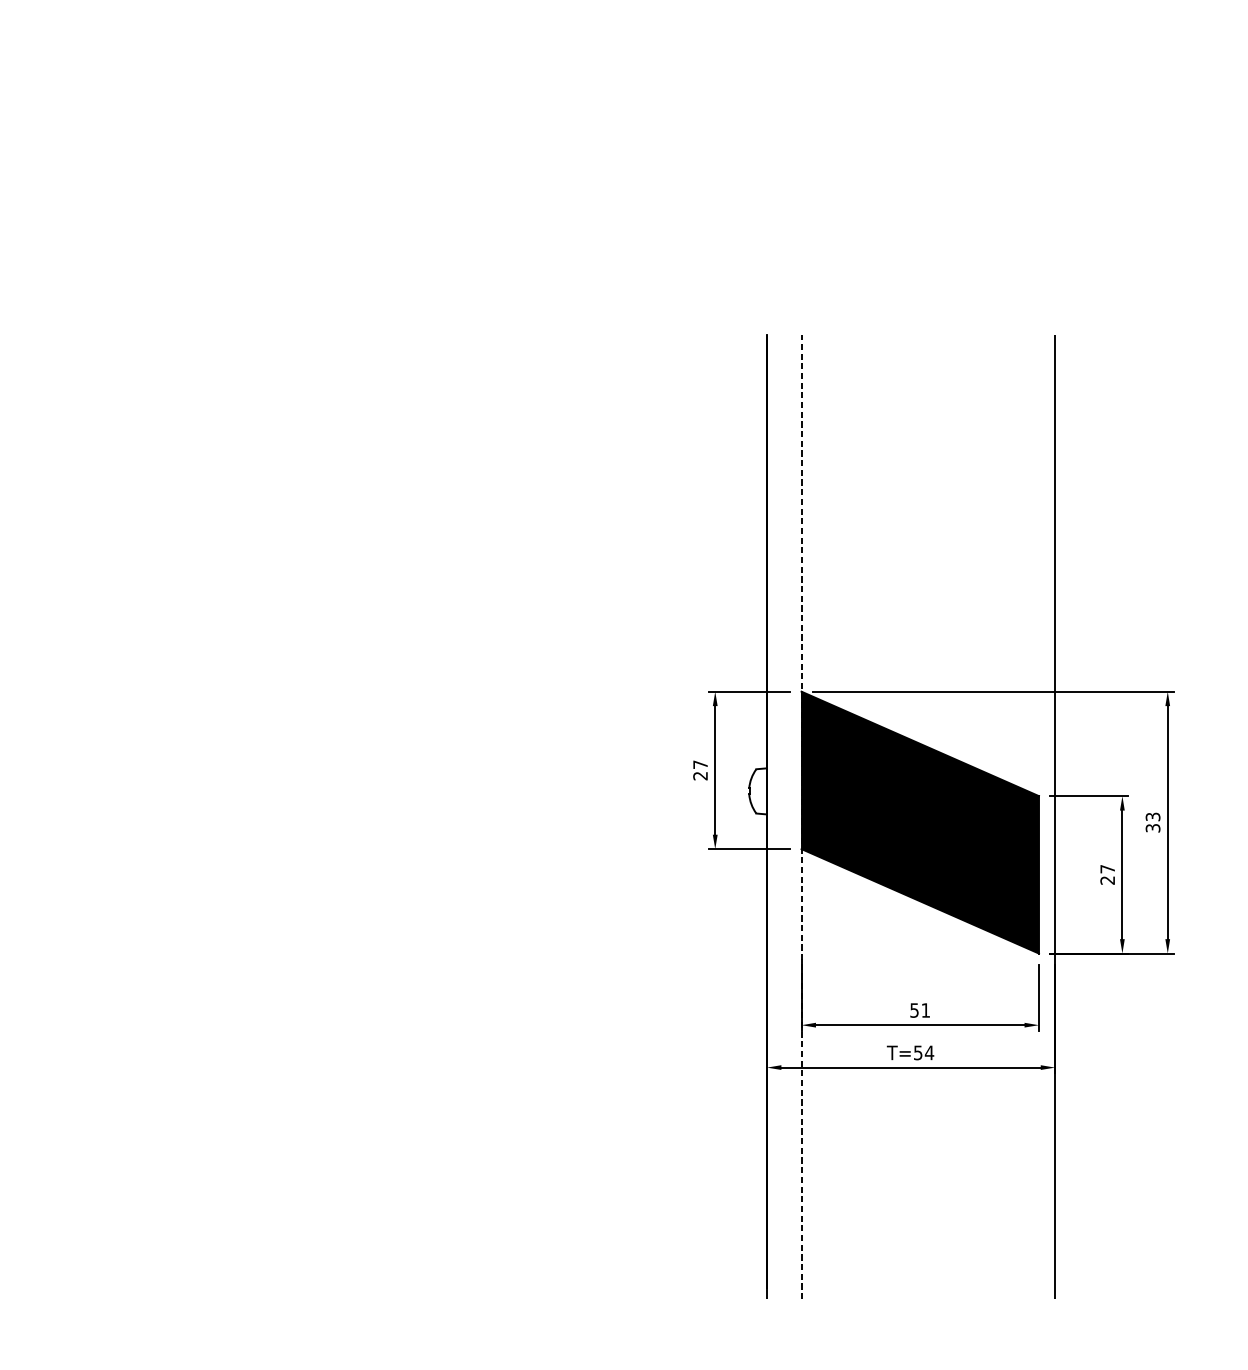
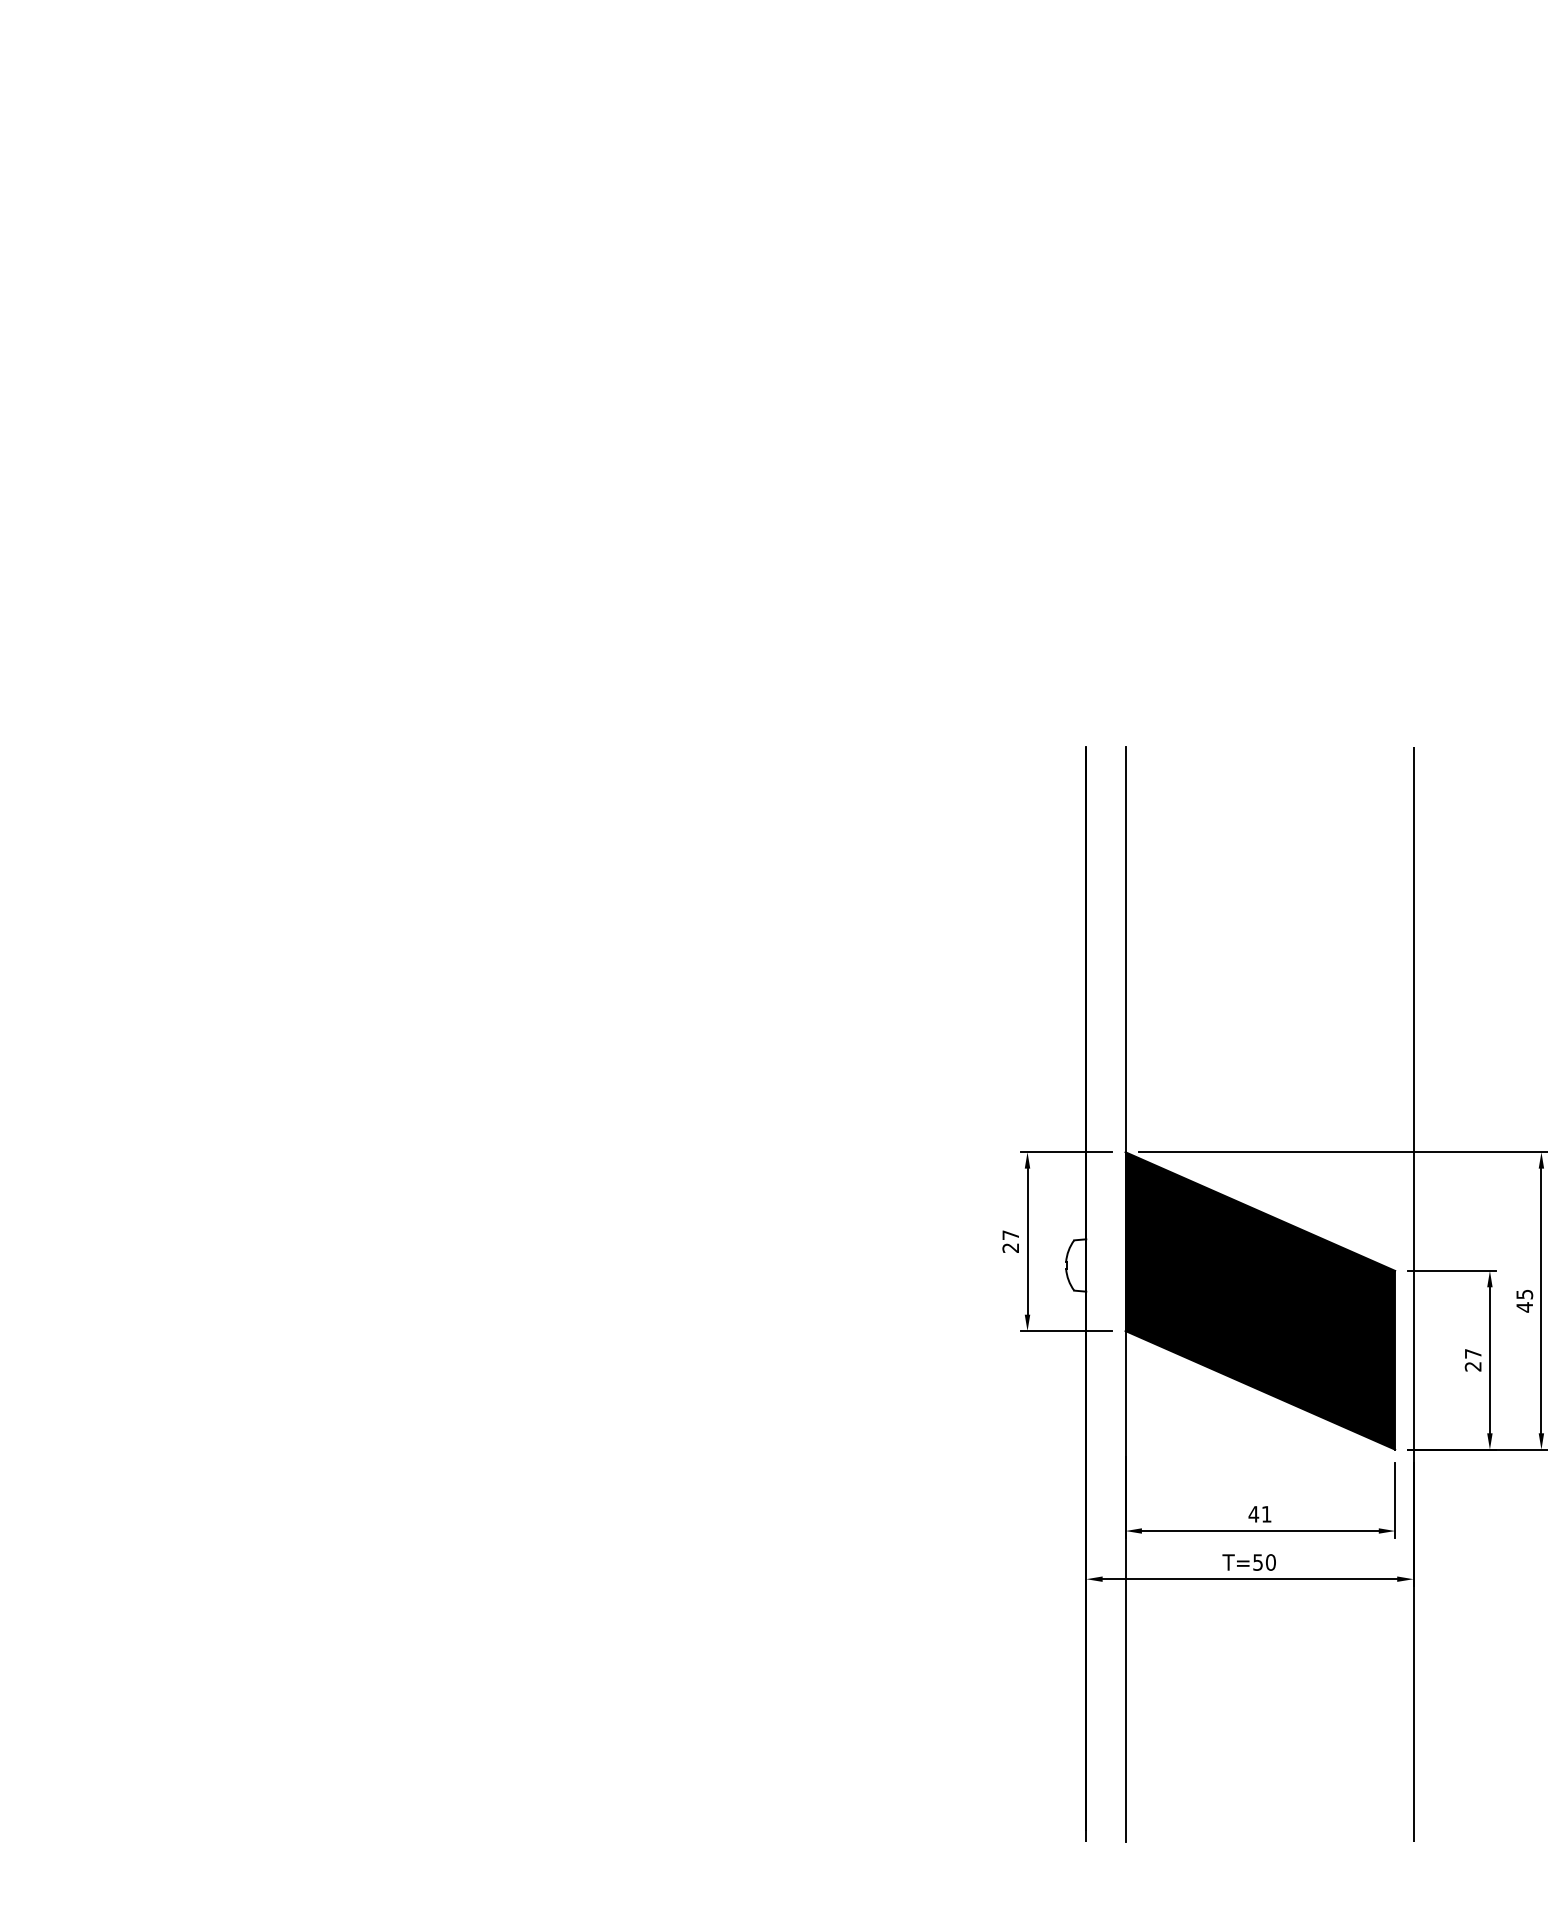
line: (801, 816) -> (1125, 1294), dashed -> solid
text: (1152, 822) -> (1524, 1300), 33 -> 45
text: (914, 1010) -> (1253, 1514), 51 -> 41
text: (929, 1052) -> (1270, 1562), T=54 -> T=50

